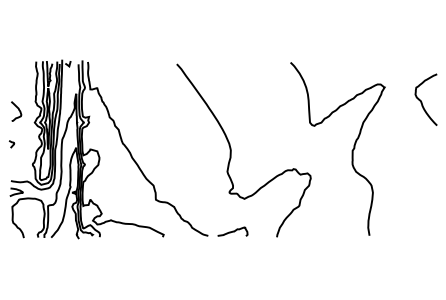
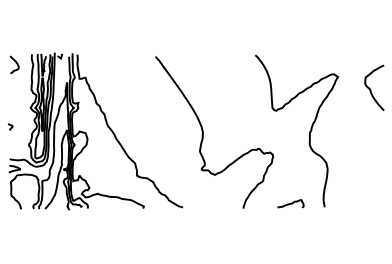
curve: (18, 110) -> (16, 63), moved
curve: (232, 231) -> (290, 203), moved

